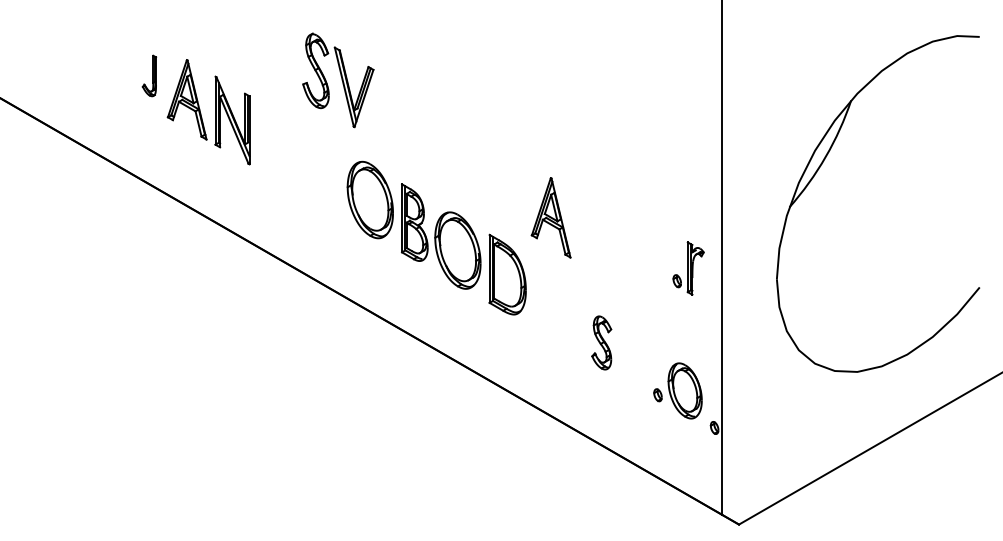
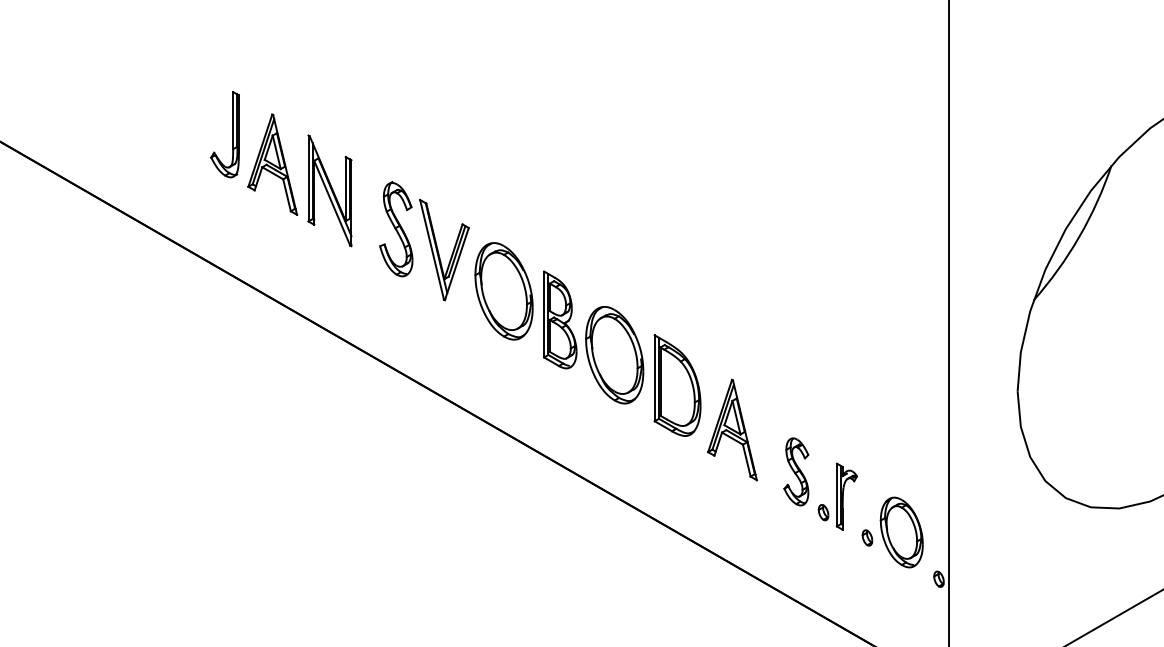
part: (149, 75) -> (225, 134), size x1.67
part: (338, 80) -> (424, 241), moved
part: (550, 217) -> (731, 429), moved
part: (688, 268) -> (837, 496), moved

